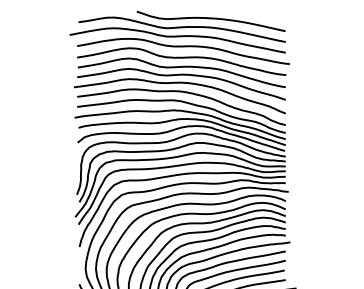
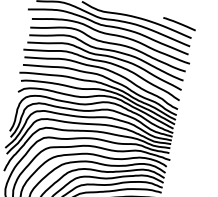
line: (266, 16) -> (179, 24), added

